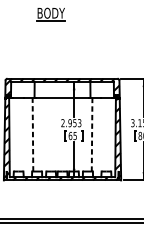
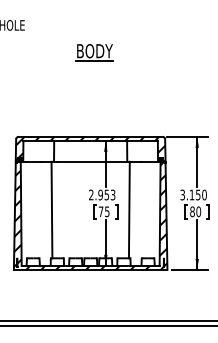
part: (50, 14) -> (94, 52), moved
line: (32, 134) -> (51, 209), dashed -> solid
text: (70, 135) -> (100, 211), 65 -> 75
line: (92, 135) -> (129, 210), dashed -> solid

